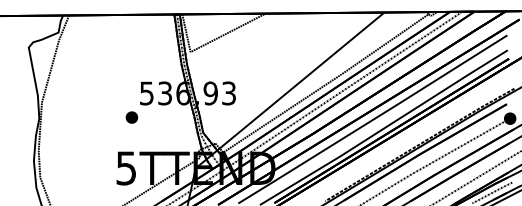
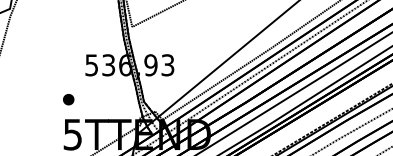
part: (131, 117) -> (68, 99), moved

